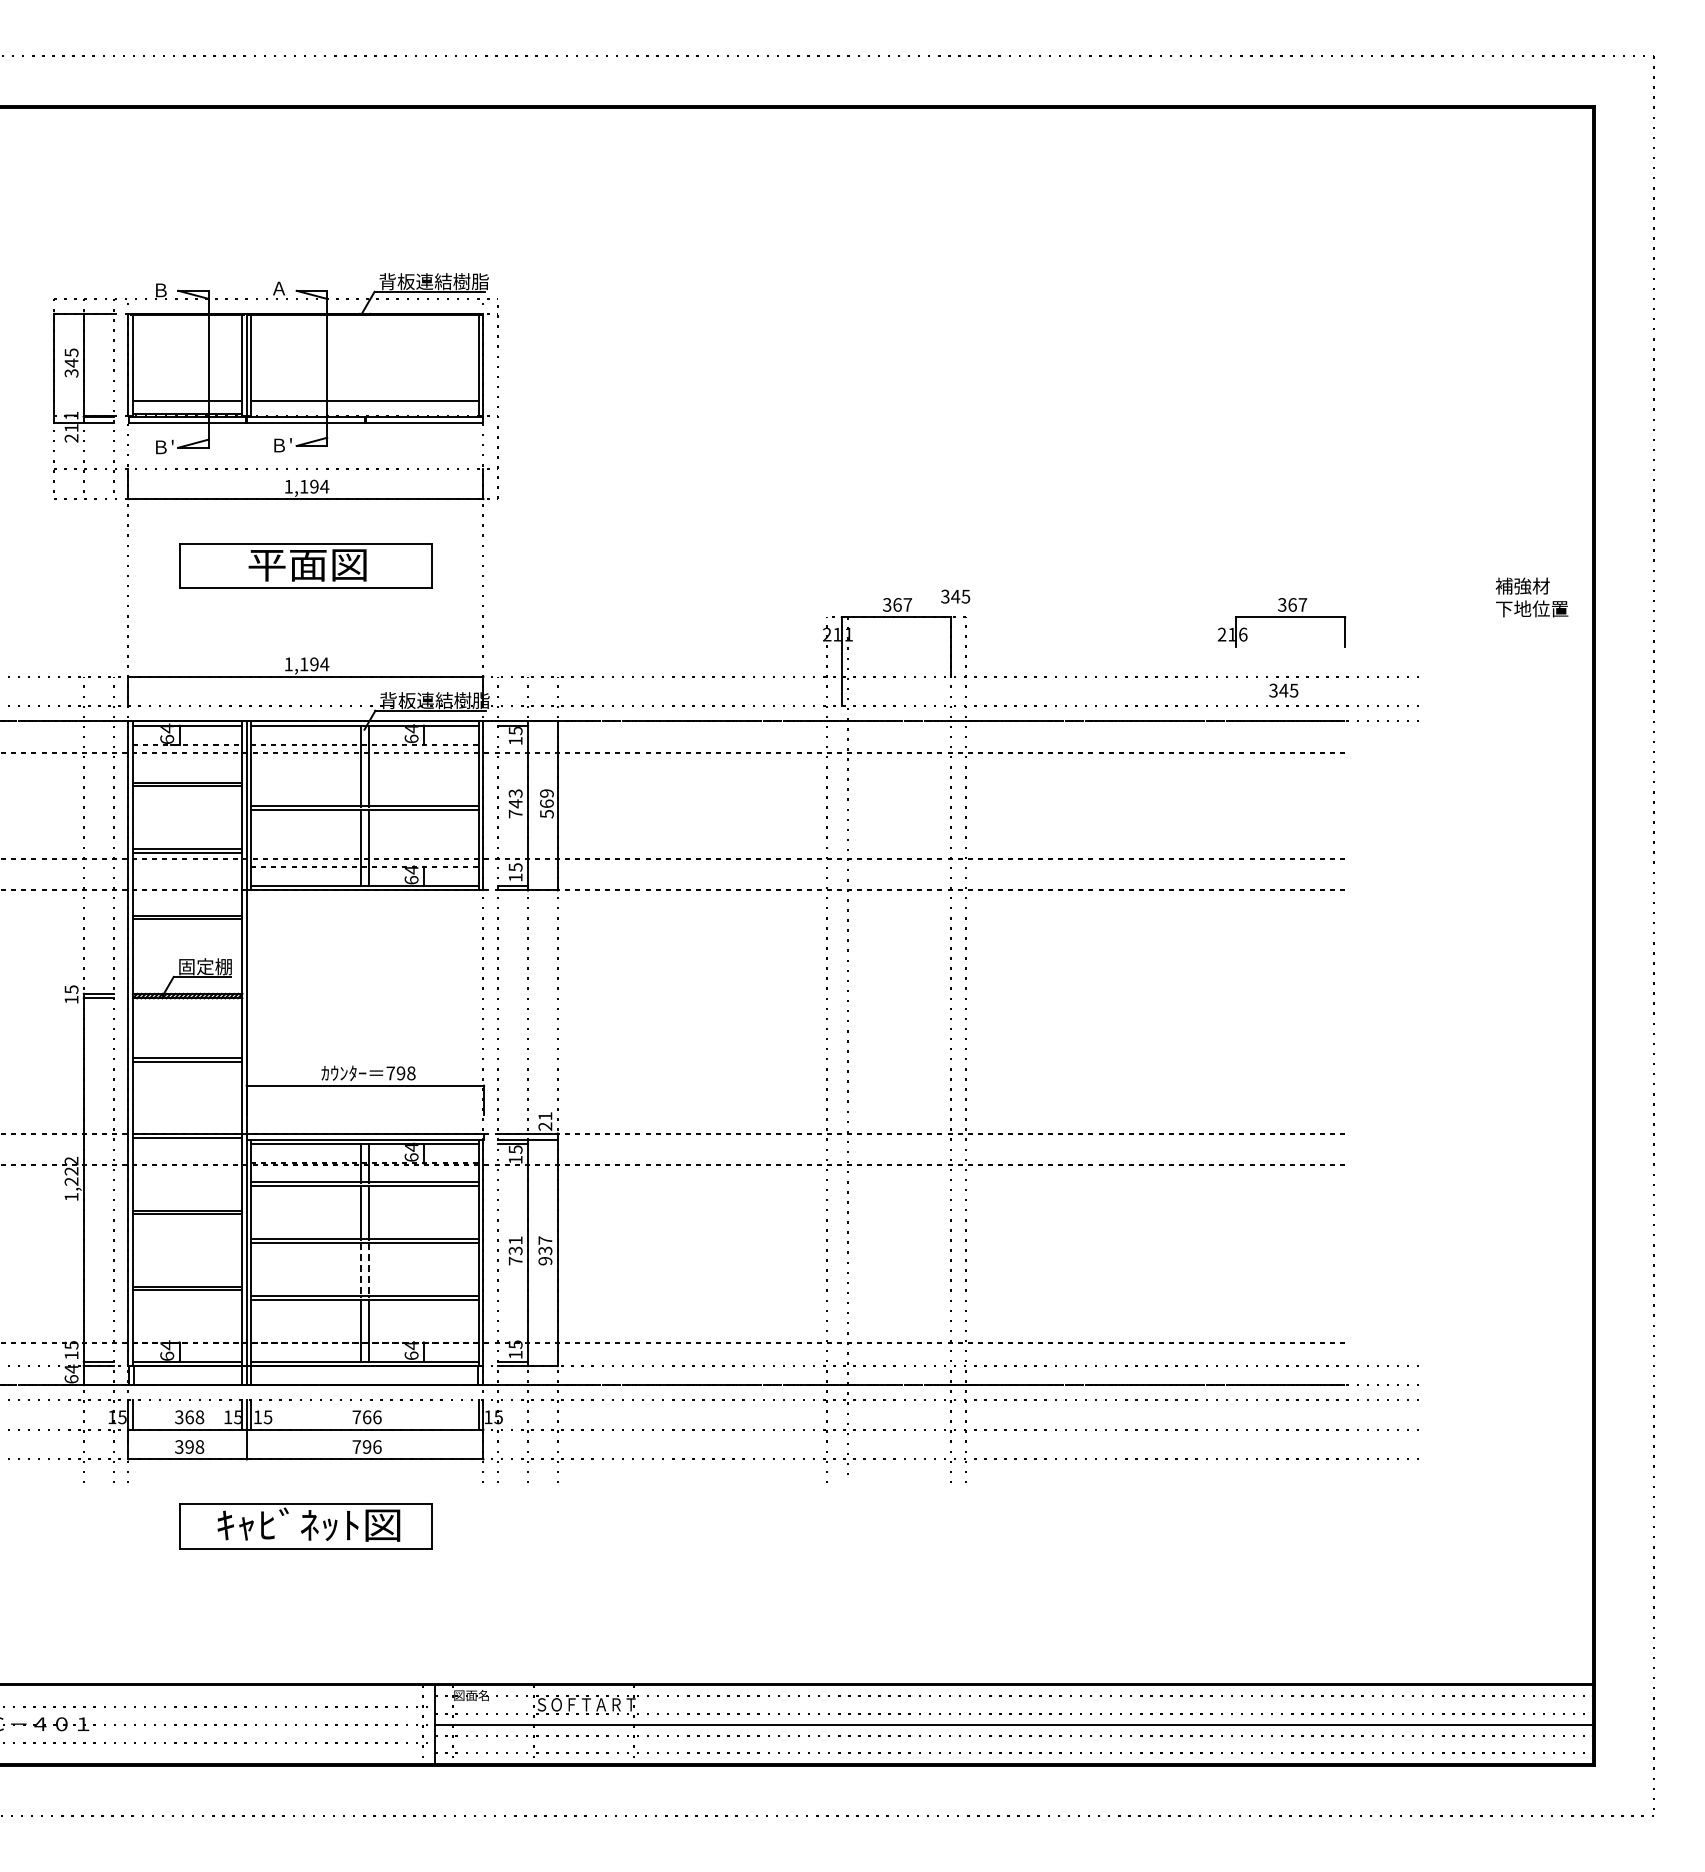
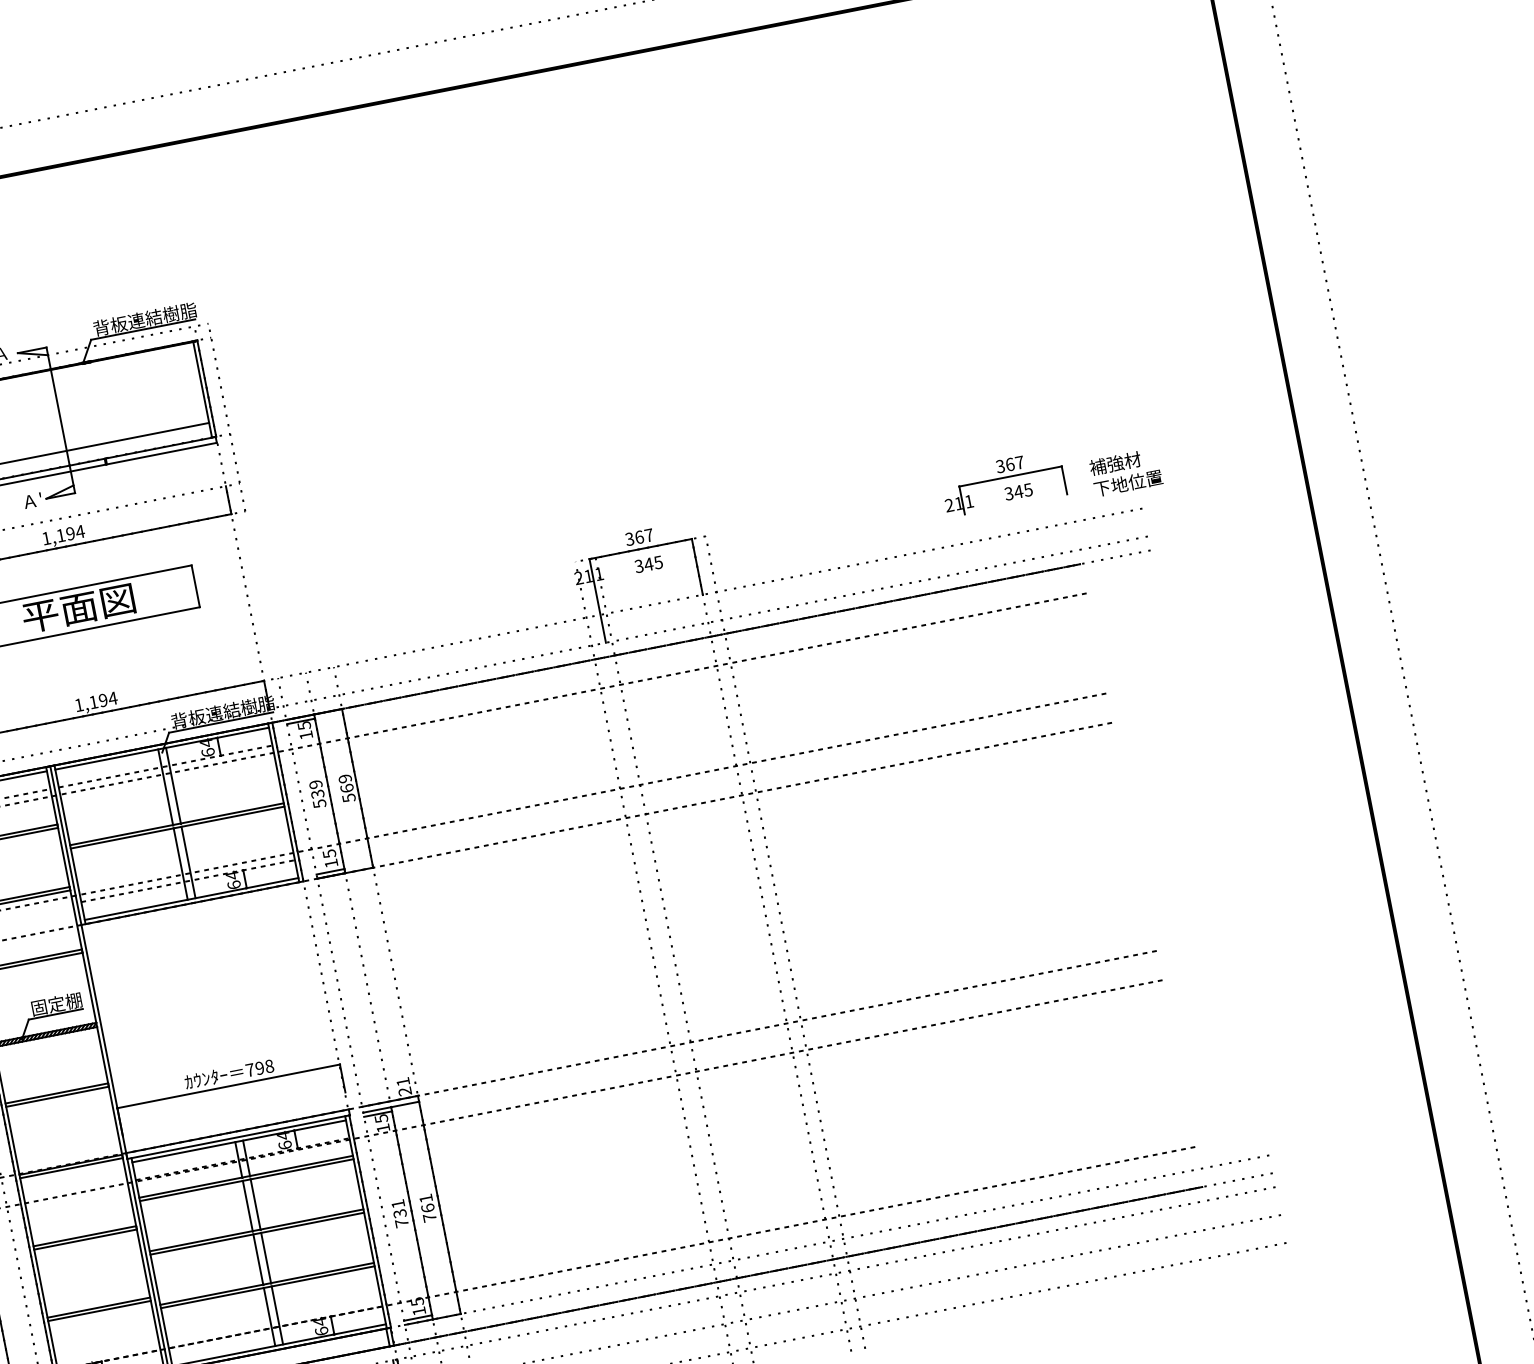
text: (279, 445) -> (30, 501), Ｂ' -> Ａ'
text: (955, 596) -> (648, 564), moved
text: (1531, 597) -> (1125, 472), moved
text: (1243, 634) -> (969, 501), 6 -> 1
text: (1283, 690) -> (1018, 491), moved
text: (515, 803) -> (317, 793), 743 -> 539
text: (545, 1250) -> (428, 1207), 937 -> 761
line: (360, 1269) -> (257, 1259), dashed -> solid
line: (369, 1269) -> (266, 1258), dashed -> solid

